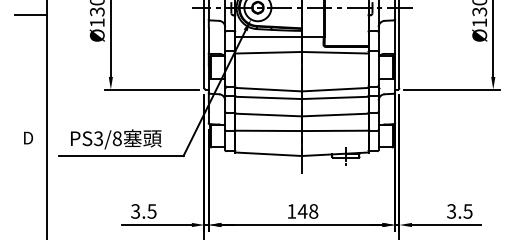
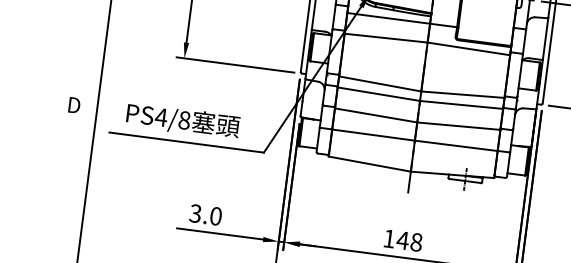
text: (98, 138) -> (161, 117), PS3/8 -> PS4/8
text: (151, 211) -> (215, 216), 3.5 -> 3.0

